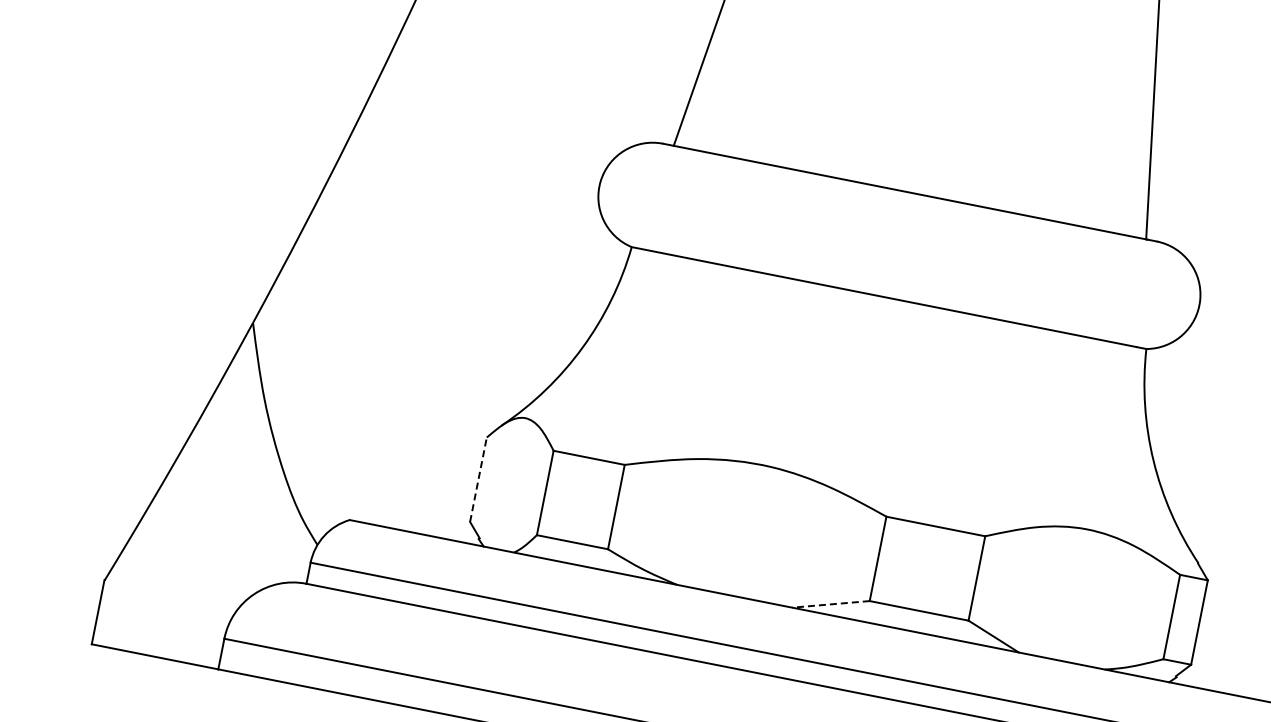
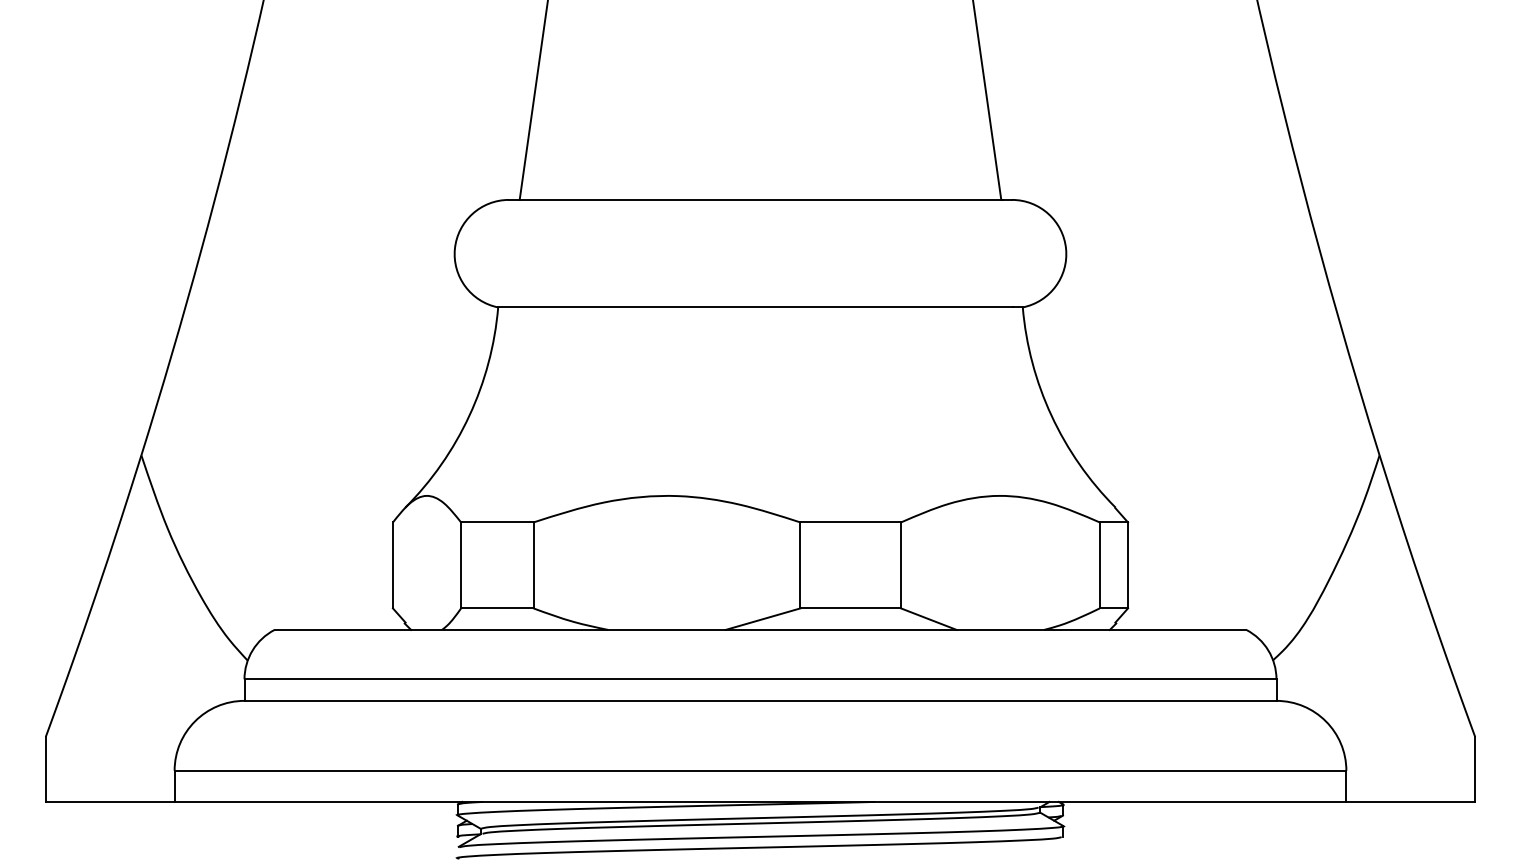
line: (477, 479) -> (392, 565), dashed -> solid
line: (831, 604) -> (763, 619), dashed -> solid

